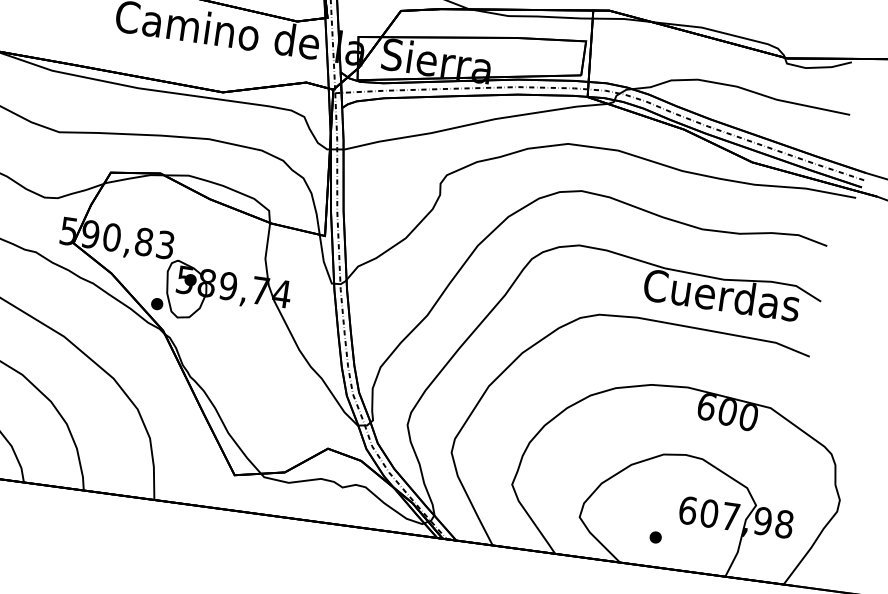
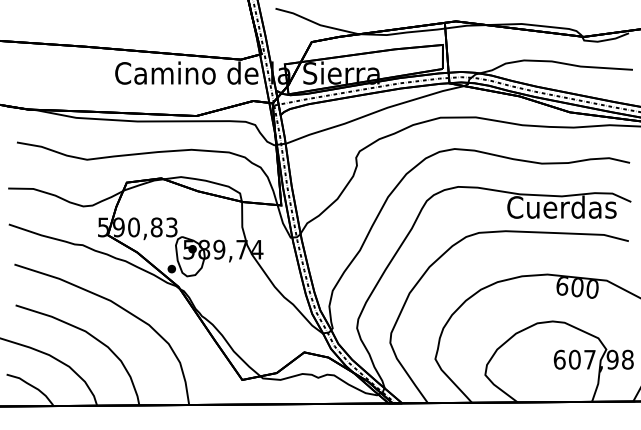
part: (655, 537) -> (539, 381), removed

